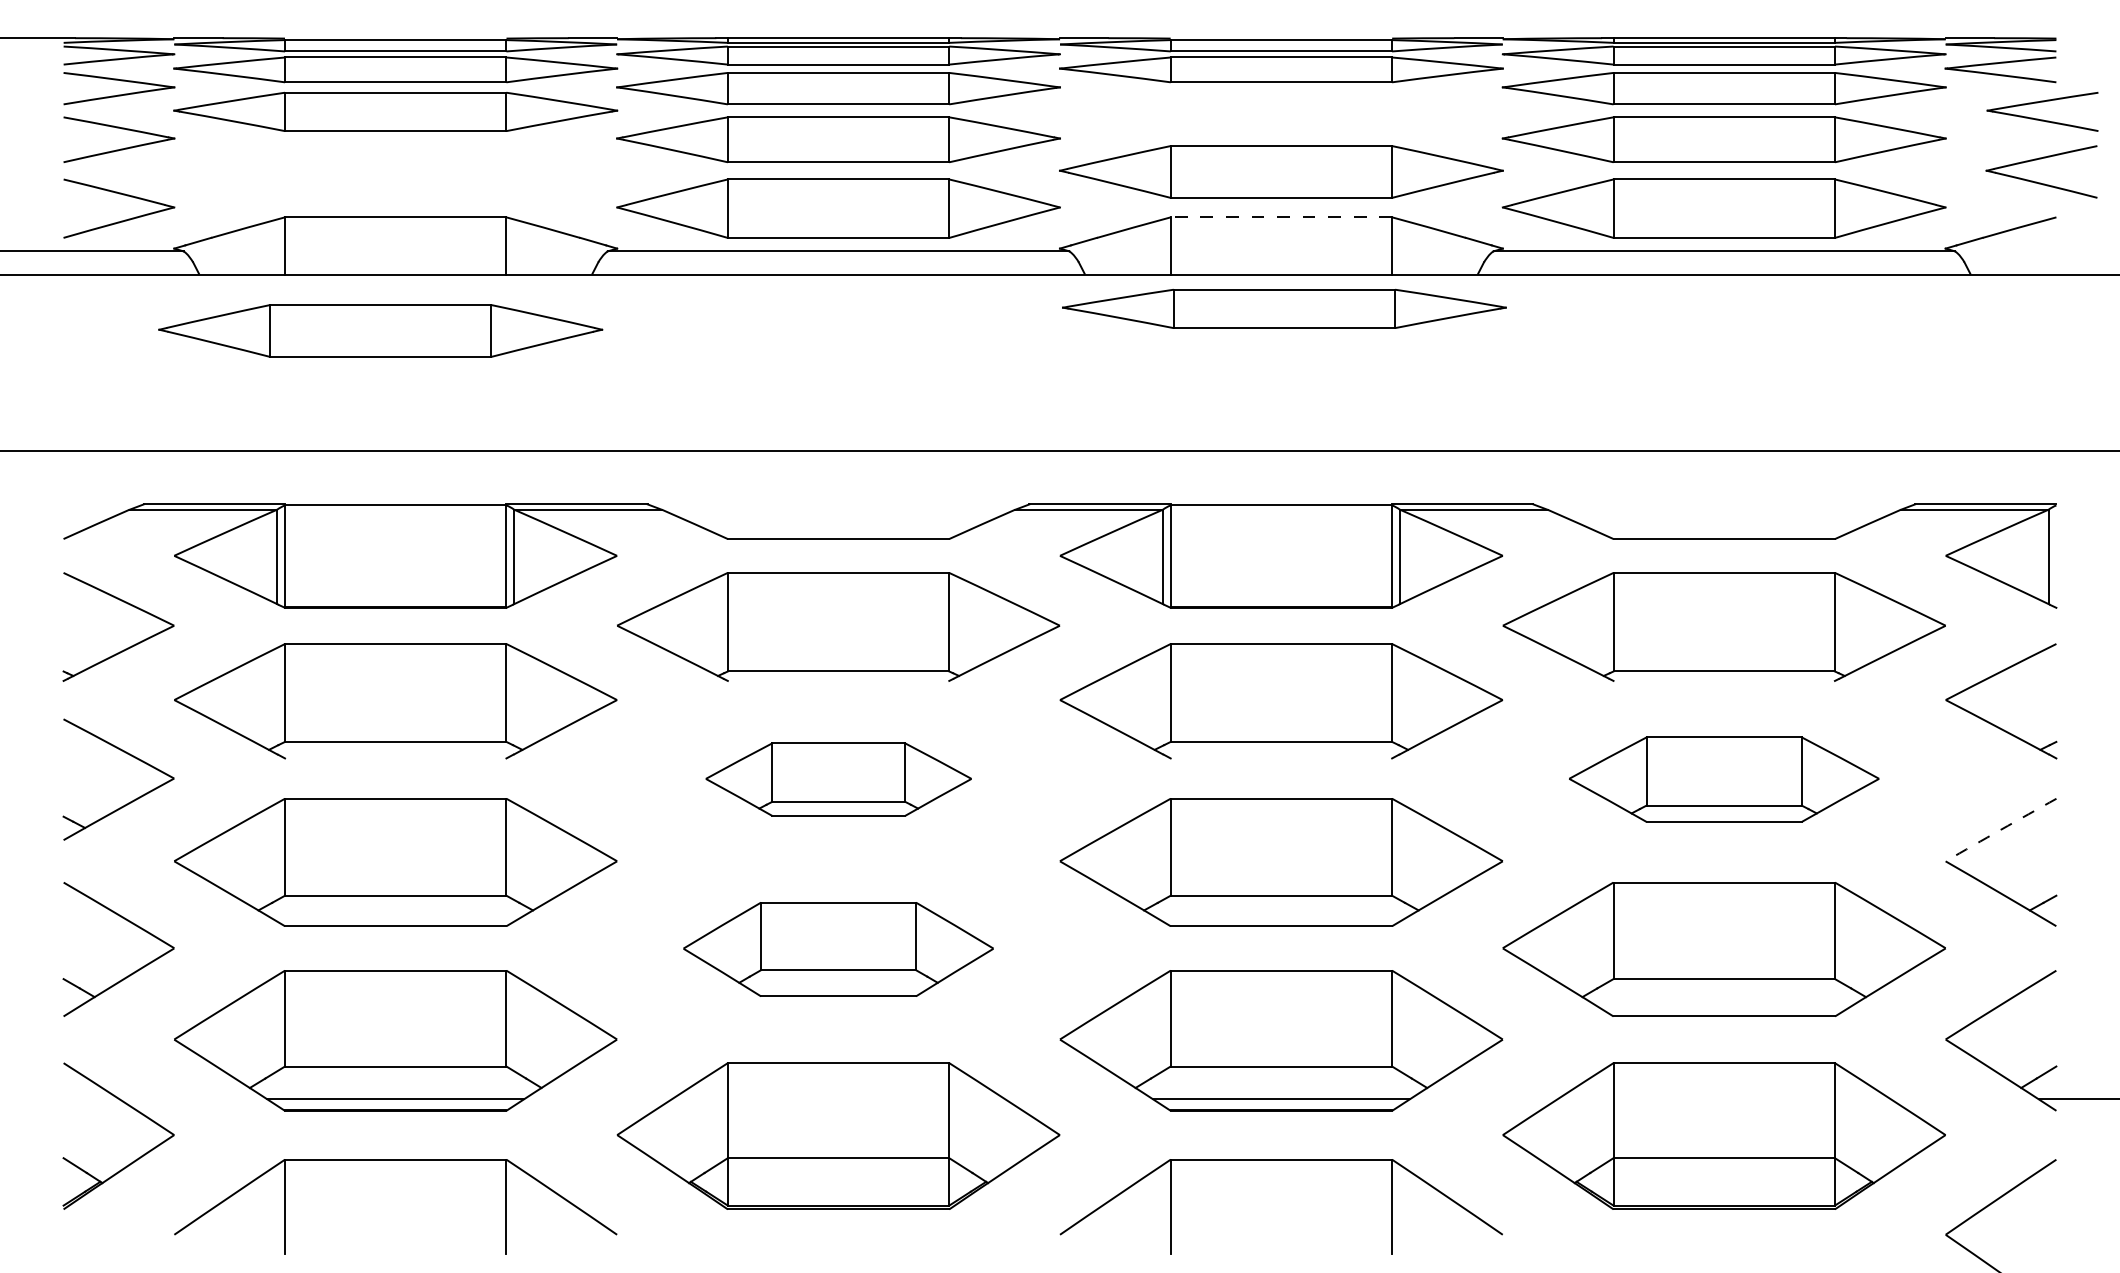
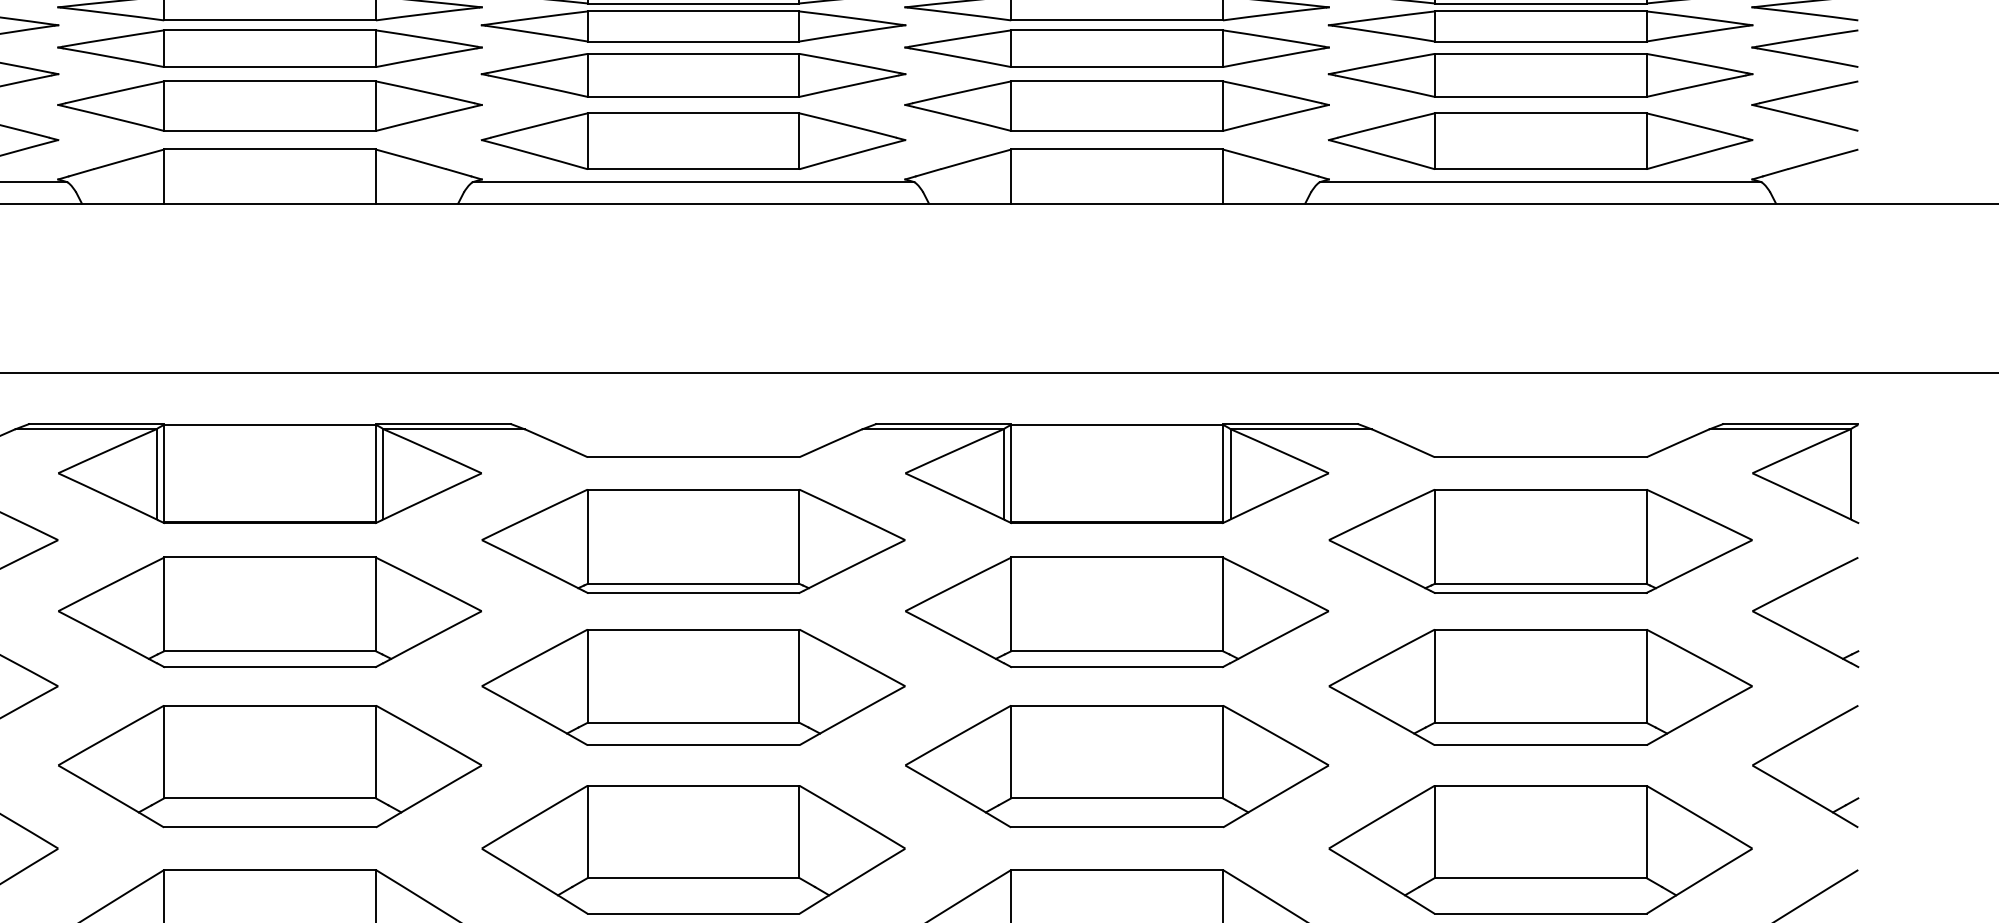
part: (2042, 119) -> (1804, 55), moved
part: (2040, 182) -> (1803, 116), moved
line: (1281, 217) -> (1117, 149), dashed -> solid
part: (1284, 308) -> (1117, 48), moved
part: (380, 330) -> (269, 105), moved
line: (838, 680) -> (693, 592), added
line: (1723, 680) -> (1539, 592), added
line: (395, 758) -> (269, 667), added
line: (1281, 758) -> (1117, 667), added
part: (838, 779) -> (693, 687), size x1.67
part: (1723, 779) -> (1539, 687), size x1.43
arc: (2000, 829) -> (1804, 735), dashed -> solid
part: (838, 949) -> (693, 849), size x1.43

